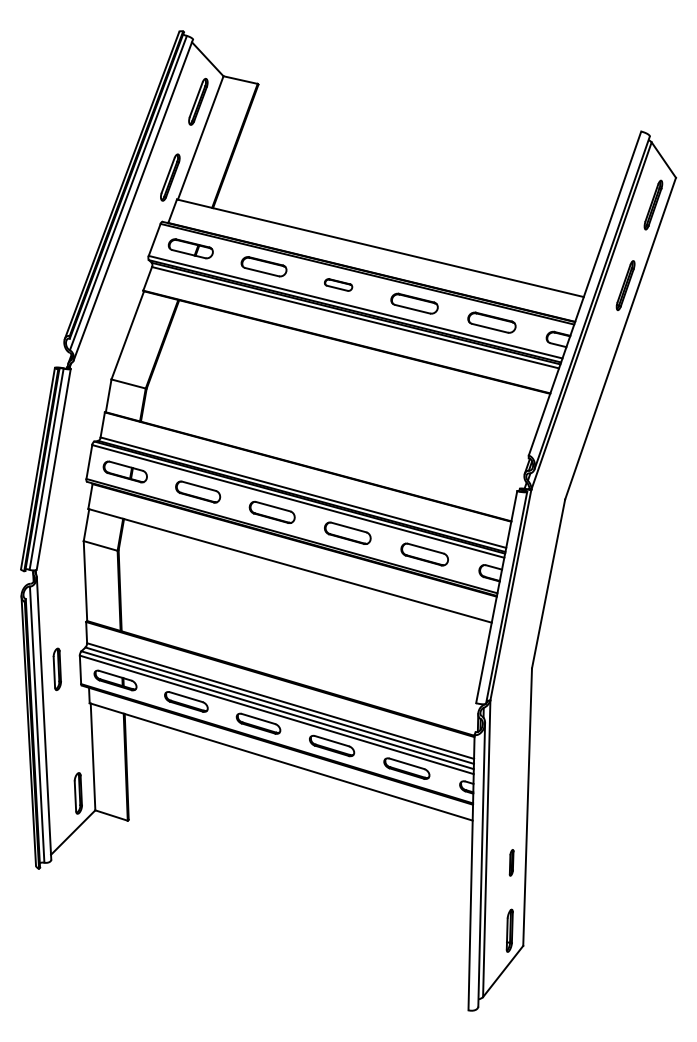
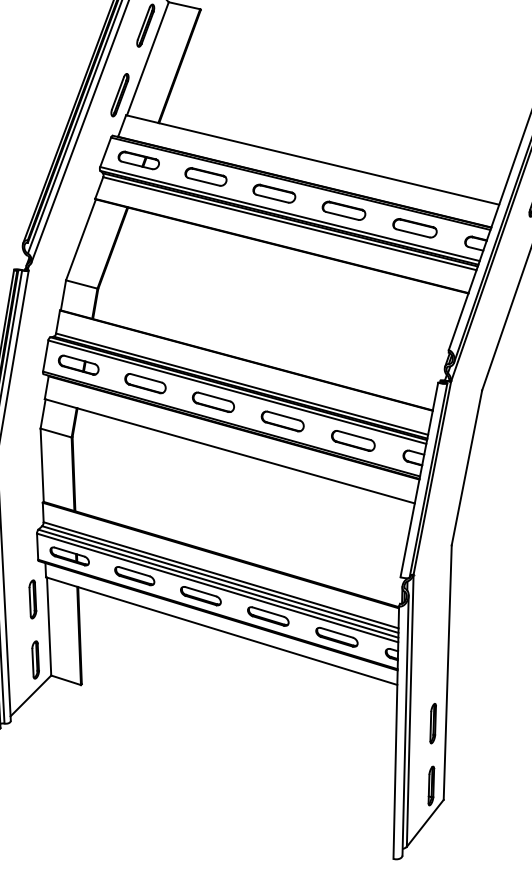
part: (338, 284) -> (274, 193), size x1.67
part: (56, 669) -> (32, 599), moved
part: (511, 862) -> (432, 723), size x1.67

